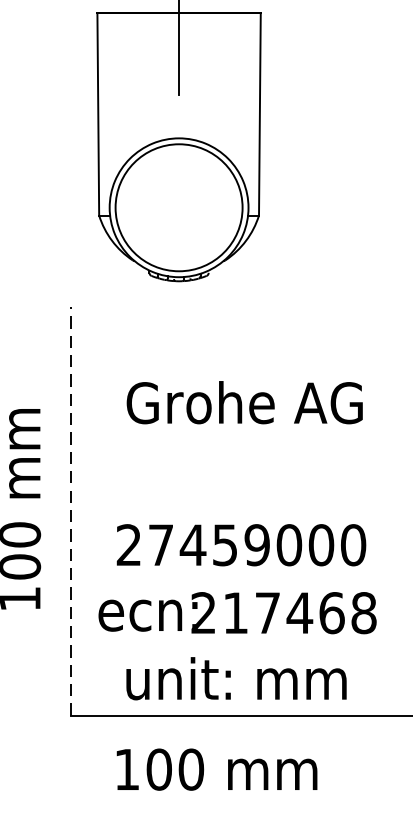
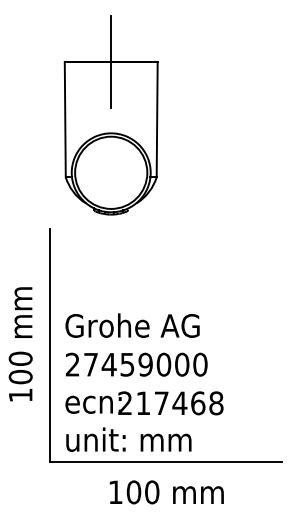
text: (244, 402) -> (132, 325), moved
line: (72, 511) -> (50, 345), dashed -> solid
text: (241, 544) -> (136, 364), moved
text: (235, 678) -> (128, 439), moved
text: (216, 769) -> (166, 492), moved

